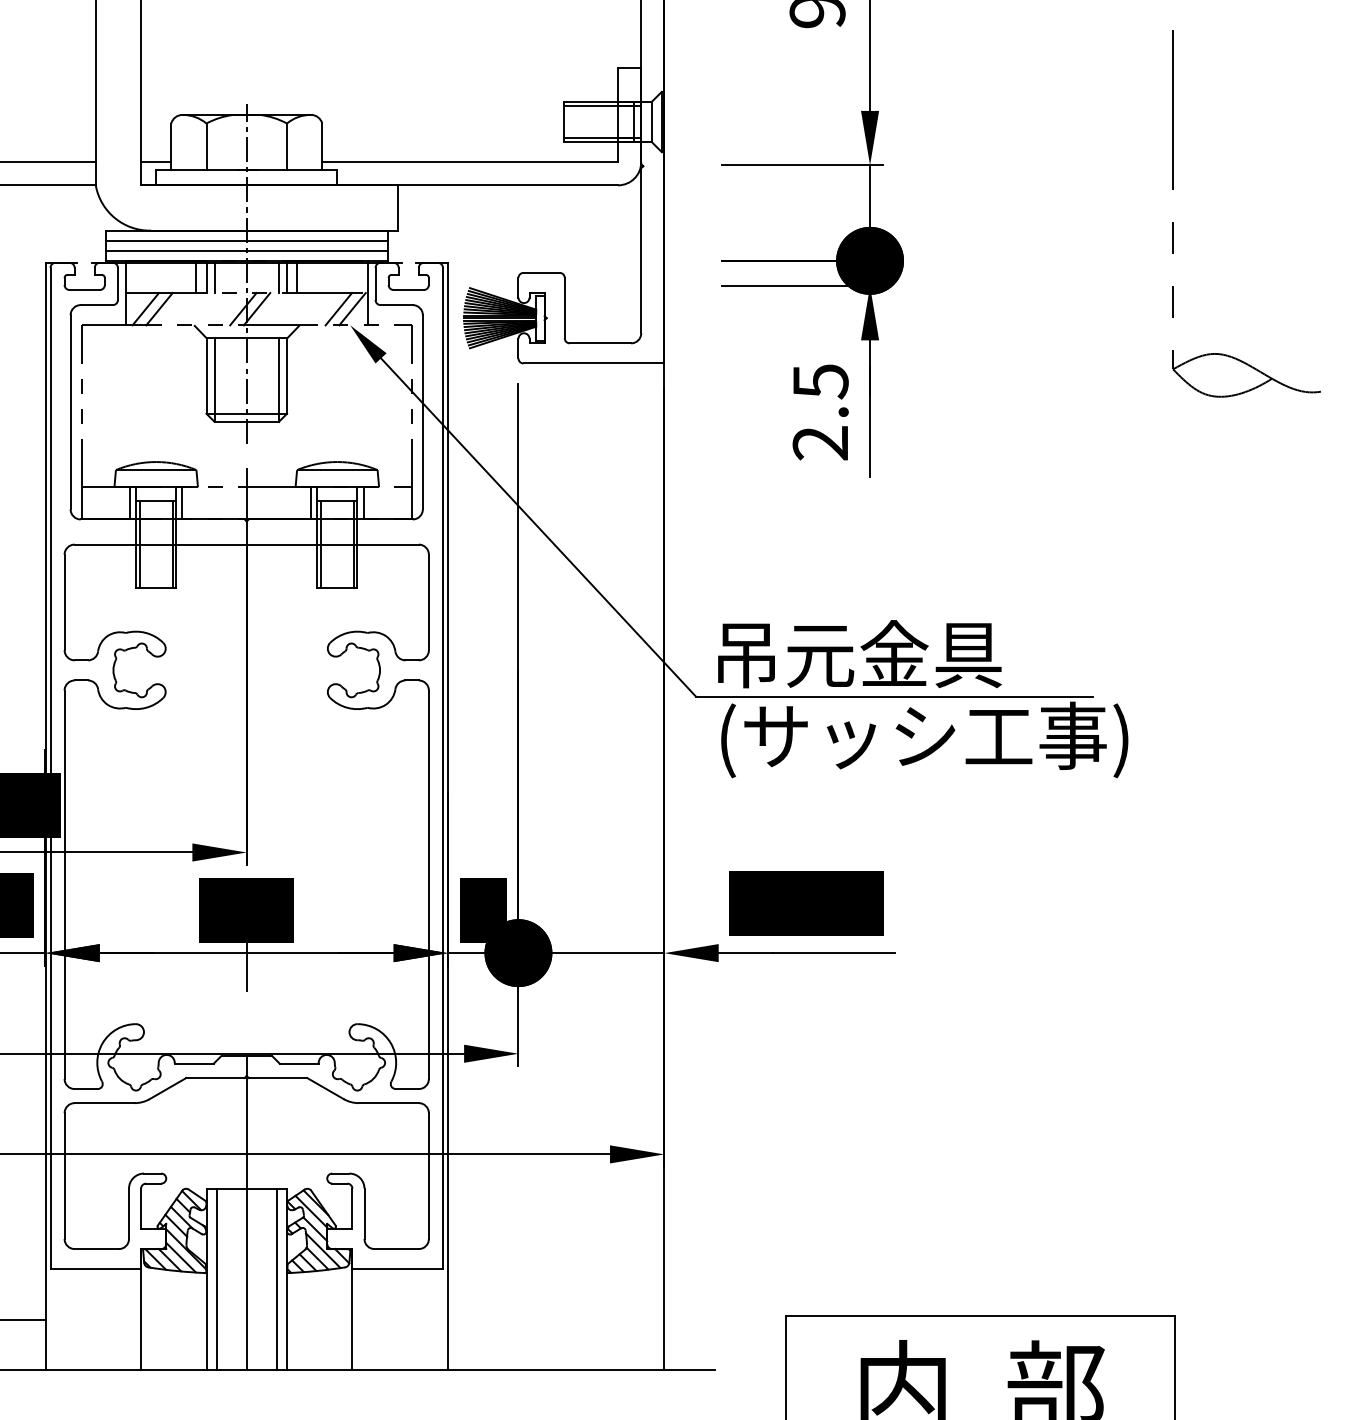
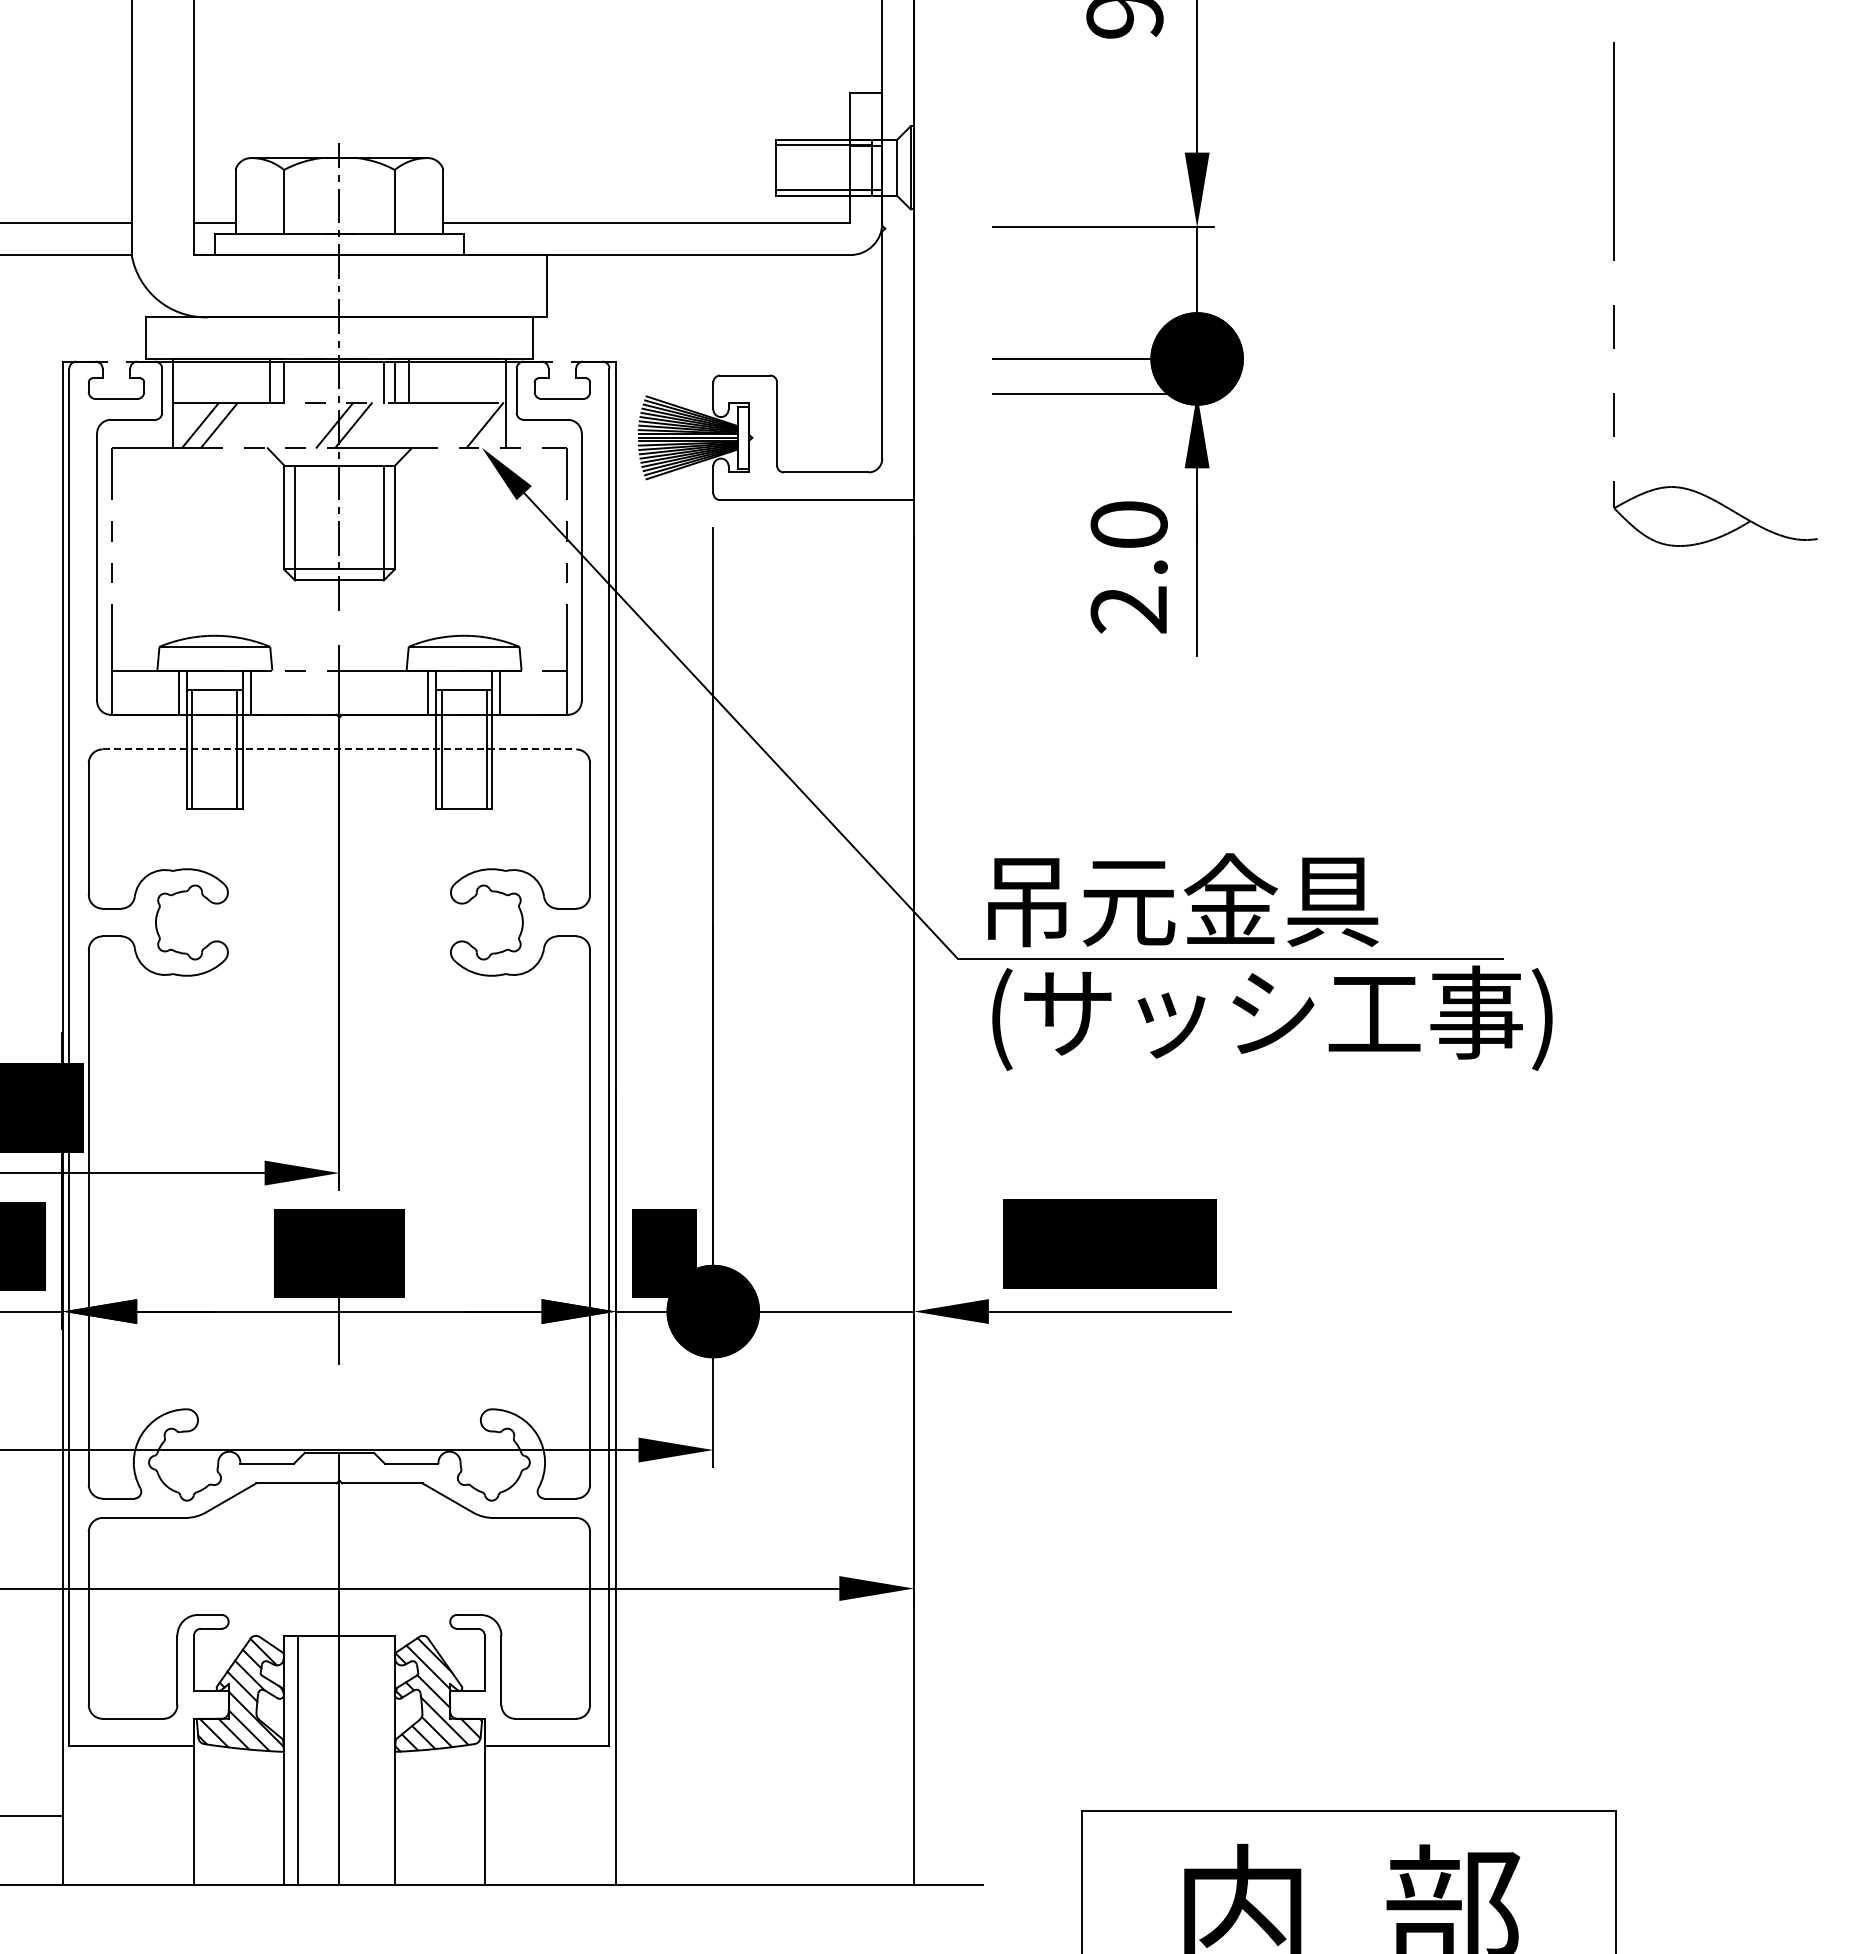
line: (246, 240) -> (339, 331), removed
line: (246, 251) -> (339, 345), removed
line: (214, 277) -> (295, 382), removed
line: (339, 309) -> (466, 425), removed
text: (820, 381) -> (1128, 525), 2.5 -> 2.0
line: (246, 544) -> (339, 749), solid -> dashed
line: (277, 1278) -> (381, 1759), removed

